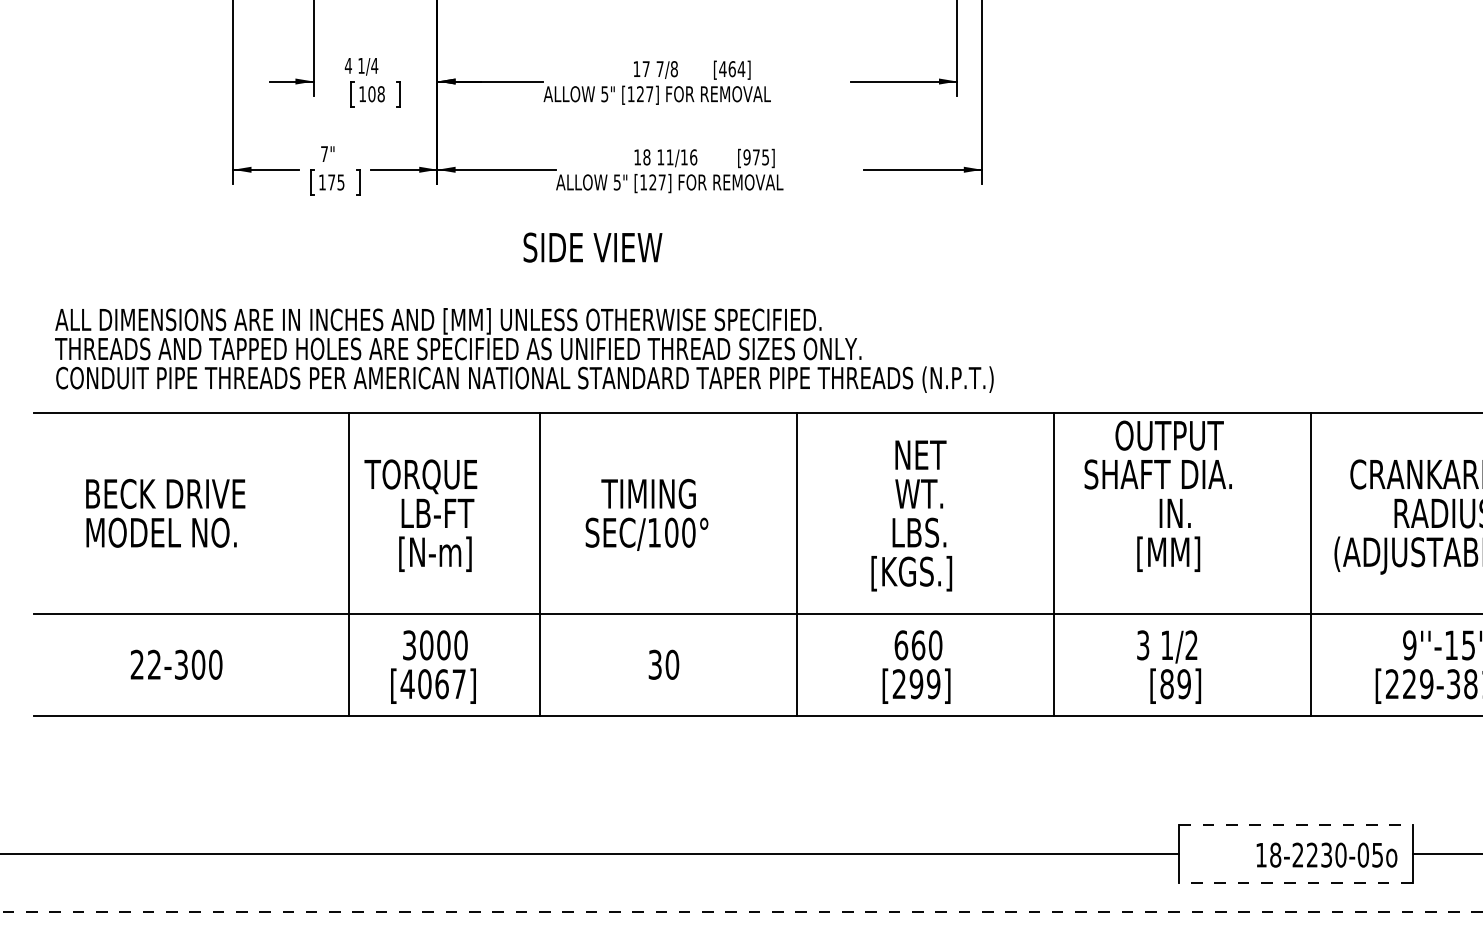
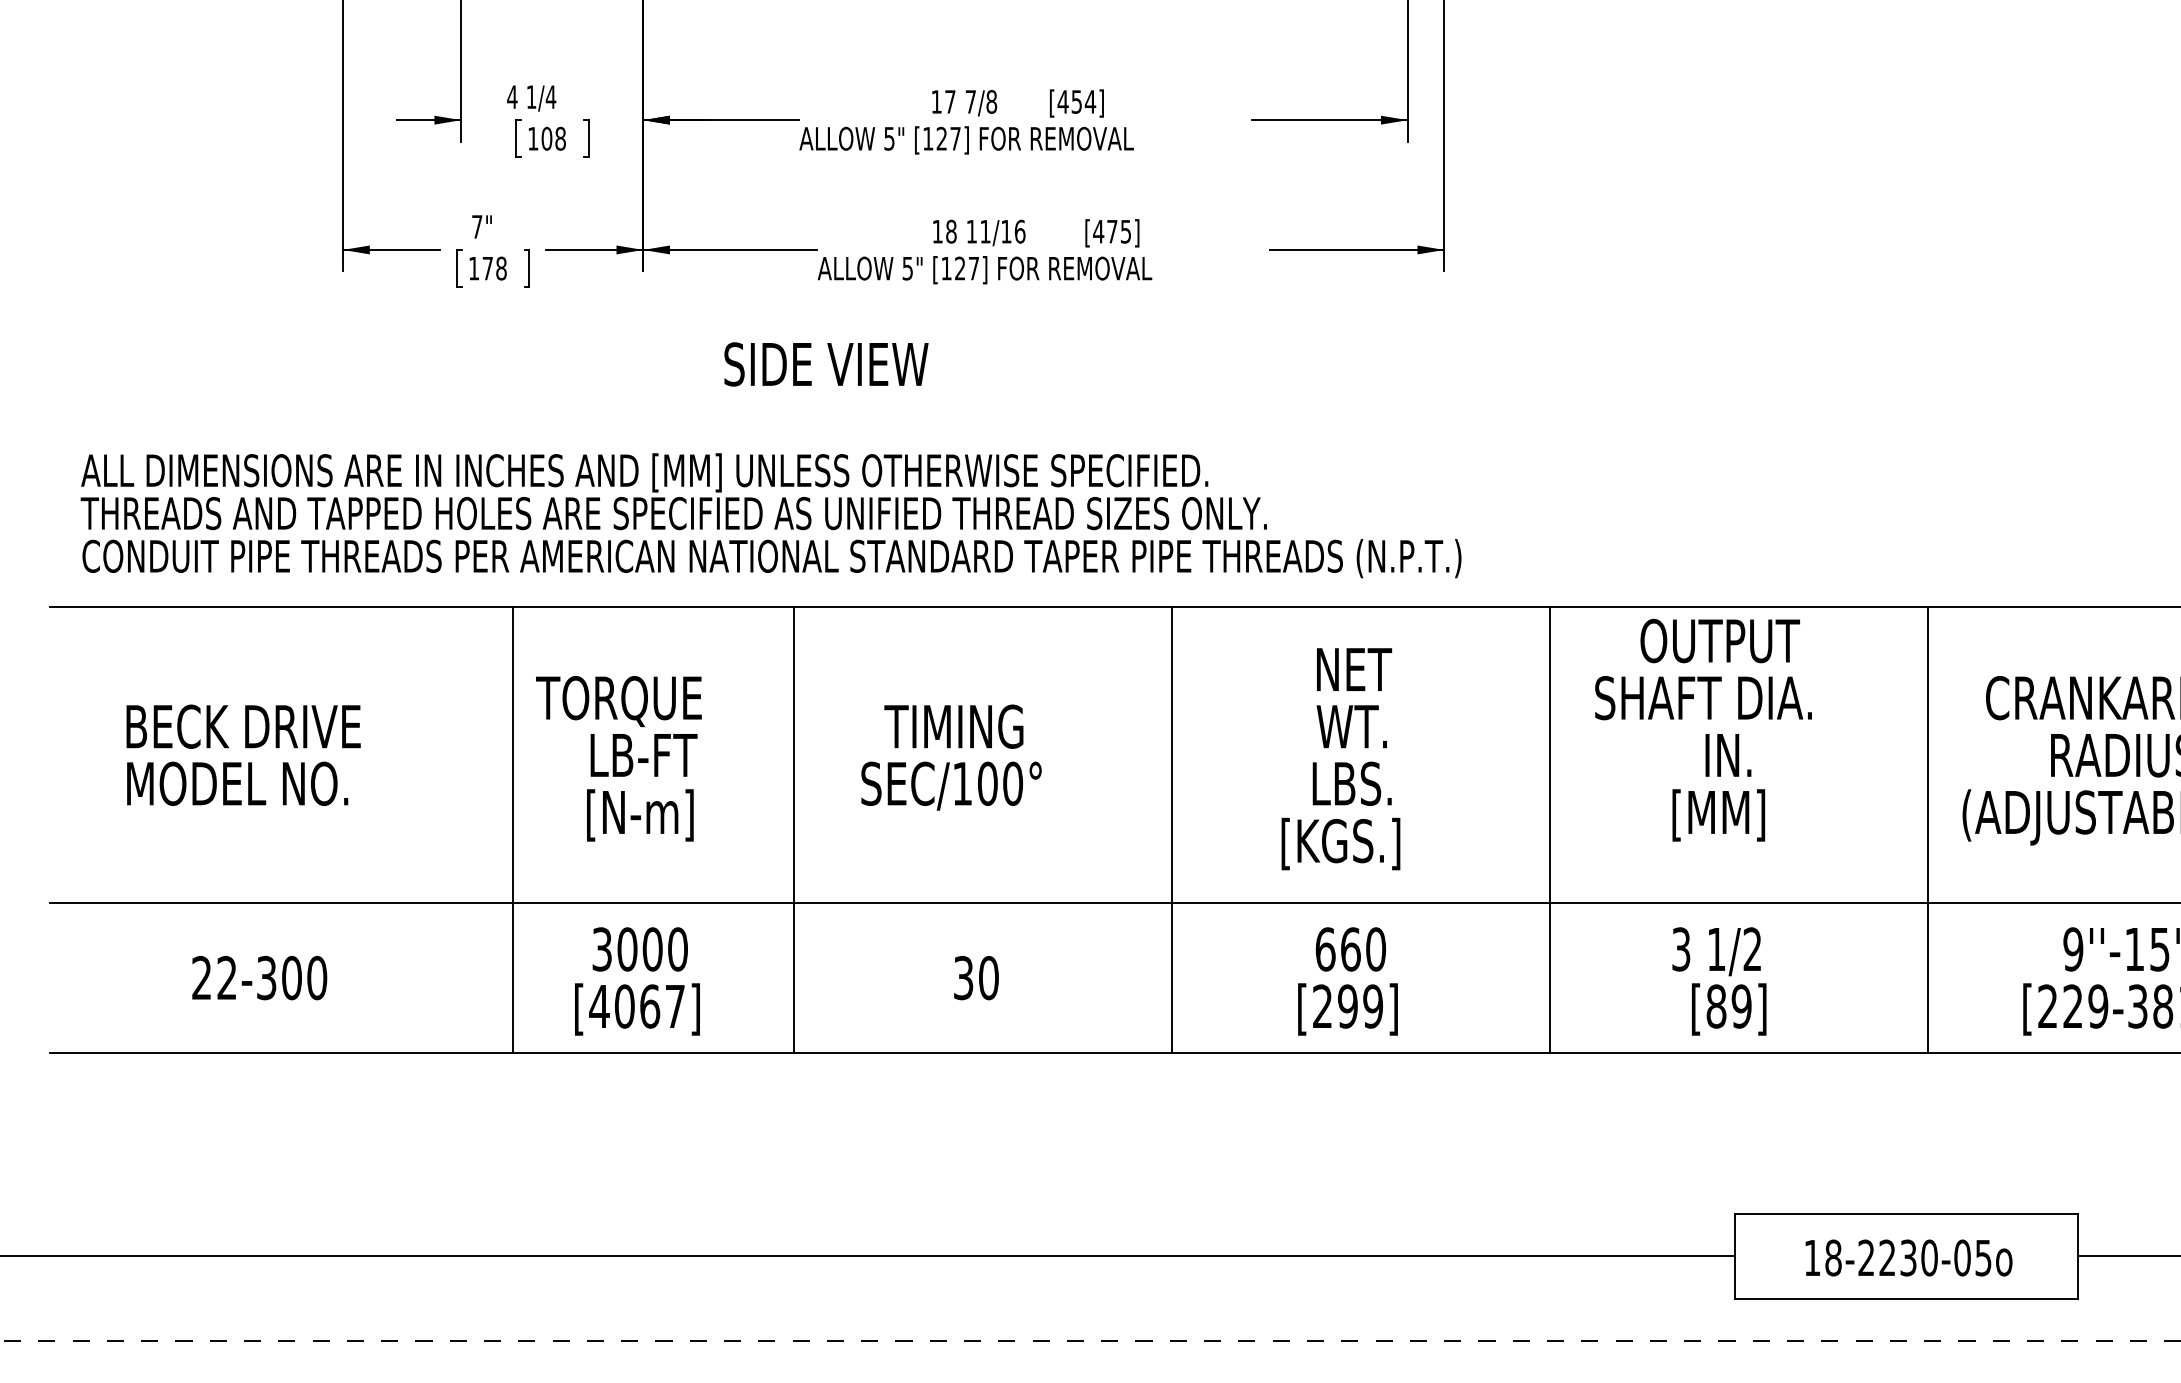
text: (731, 69) -> (1075, 102), [464] -> [454]
text: (746, 157) -> (1097, 231), [975] -> [475]
text: (340, 182) -> (500, 268), 175 -> 178
text: (592, 247) -> (825, 364), moved
line: (1296, 825) -> (1906, 1214), dashed -> solid
text: (1326, 854) -> (1908, 1257), moved
line: (1296, 883) -> (1906, 1299), dashed -> solid

